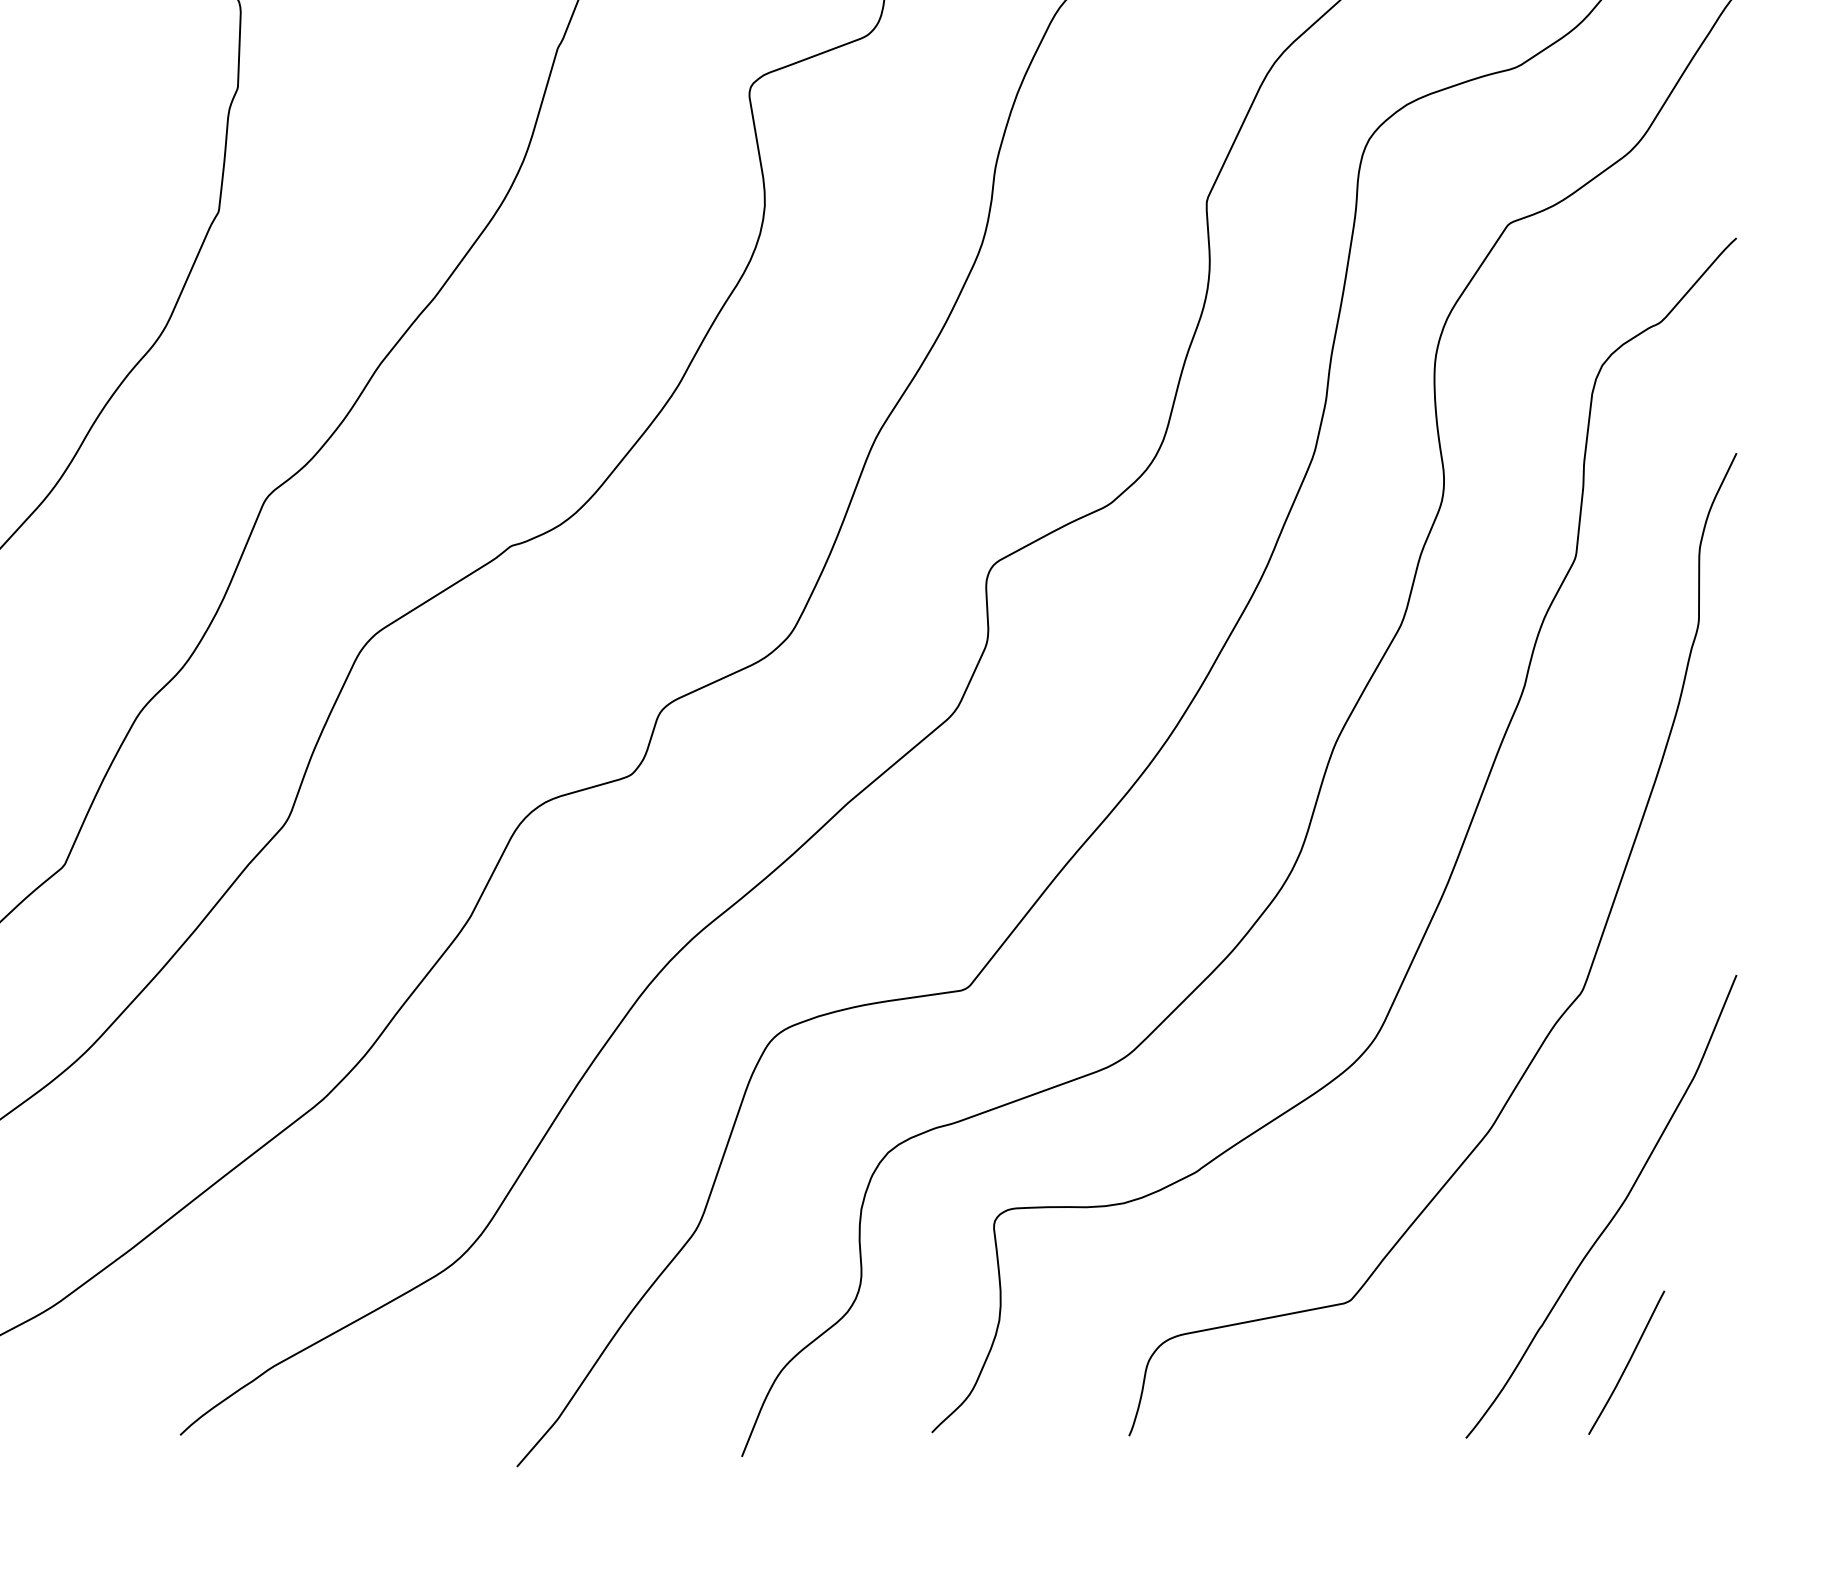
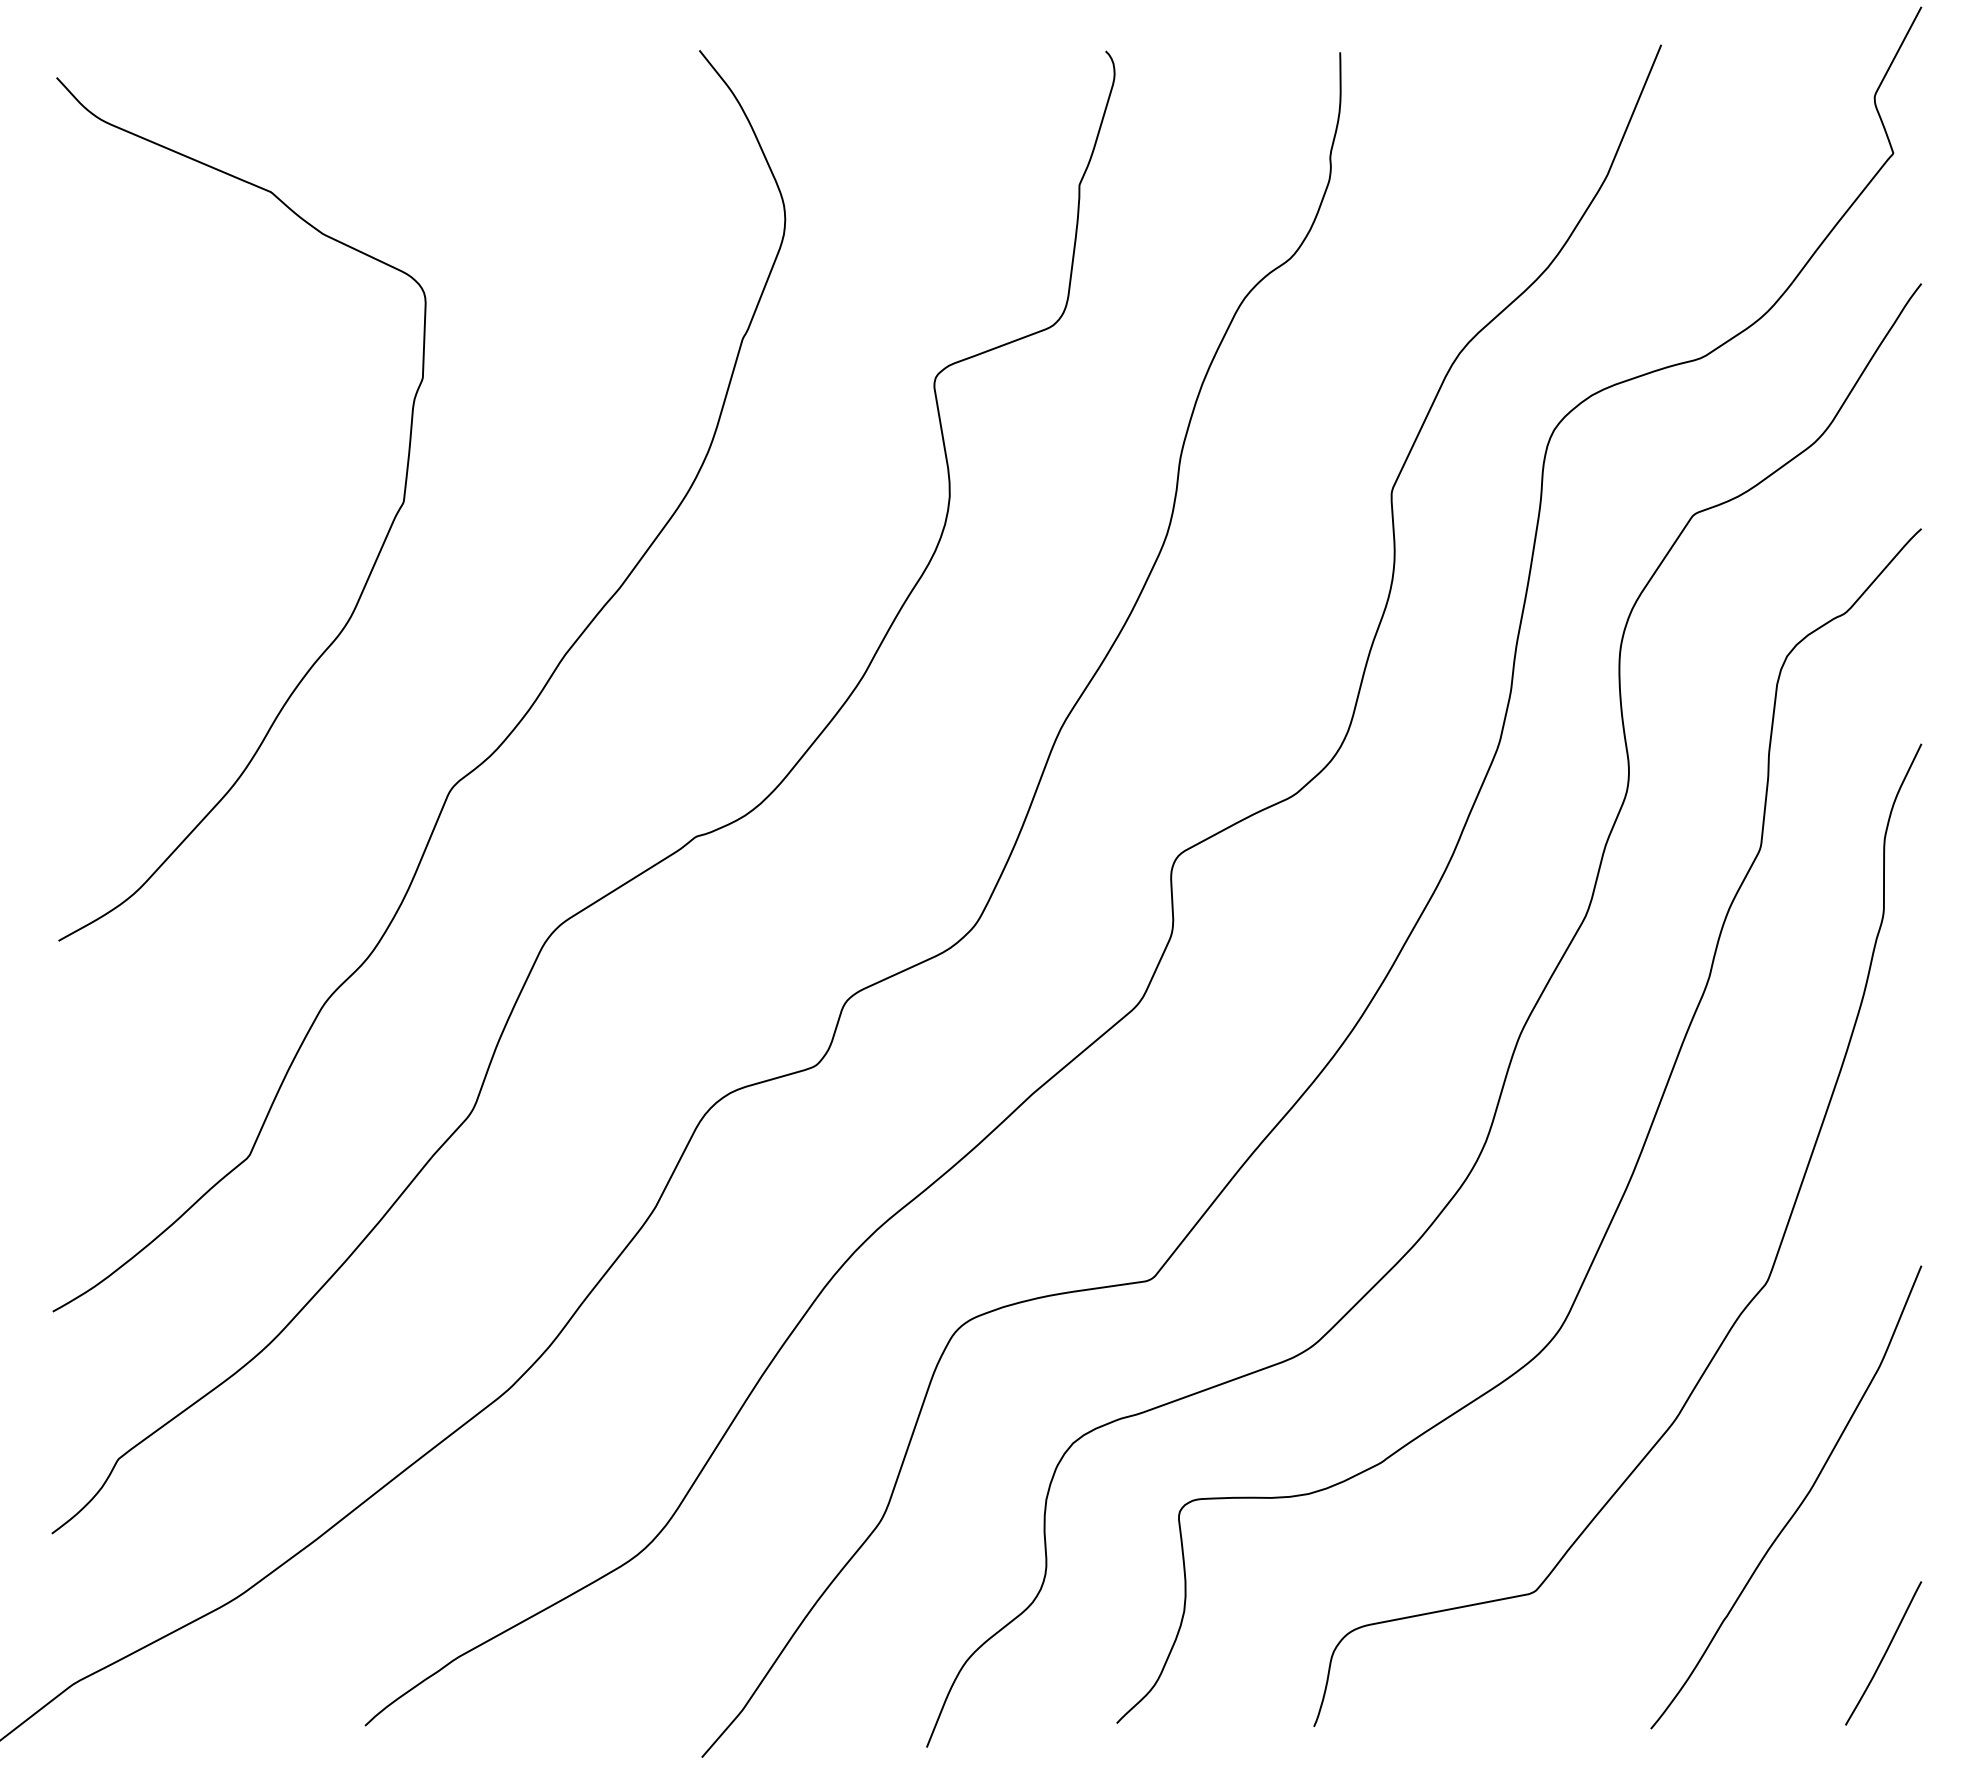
curve: (1627, 1362) -> (1884, 1653), moved

